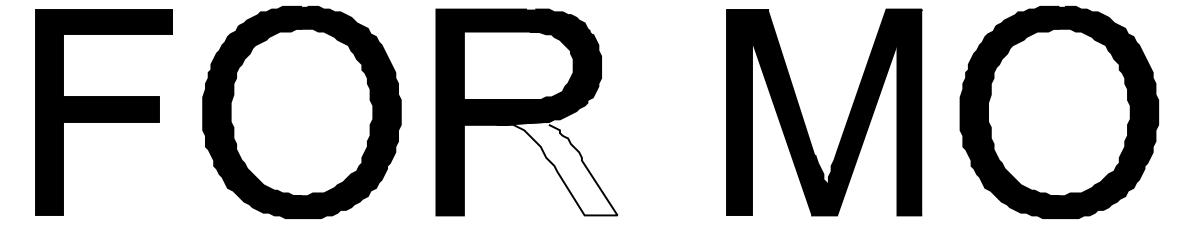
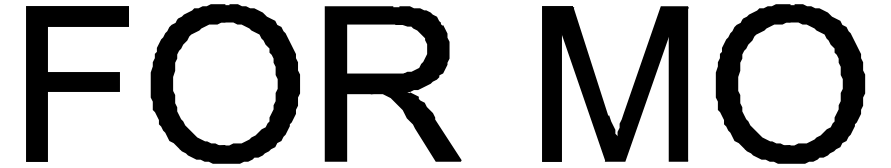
fill: (556, 168) -> (415, 125), added

